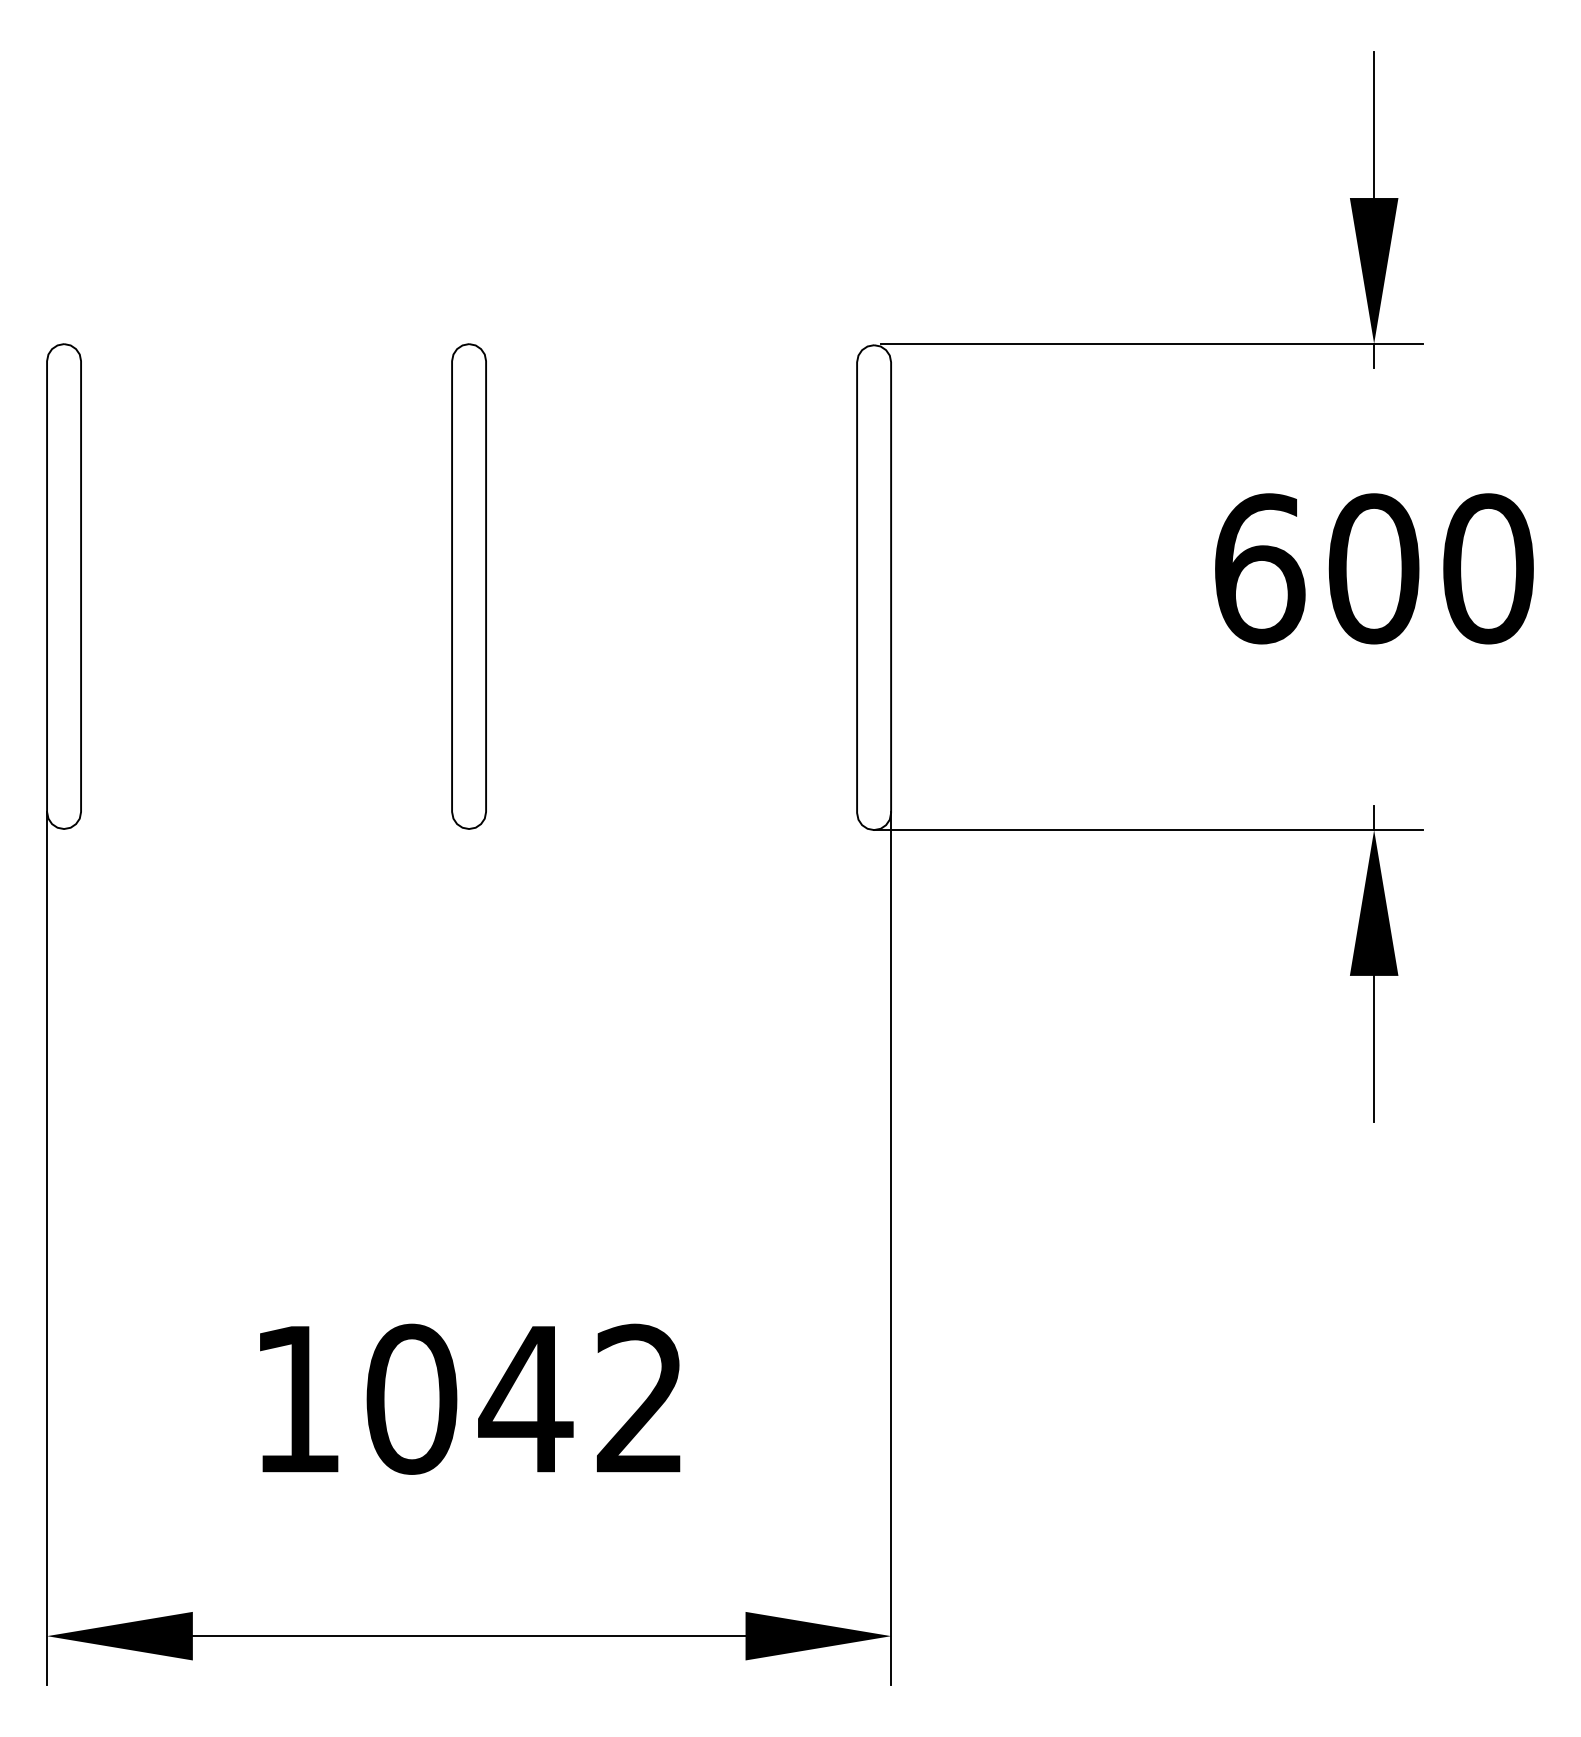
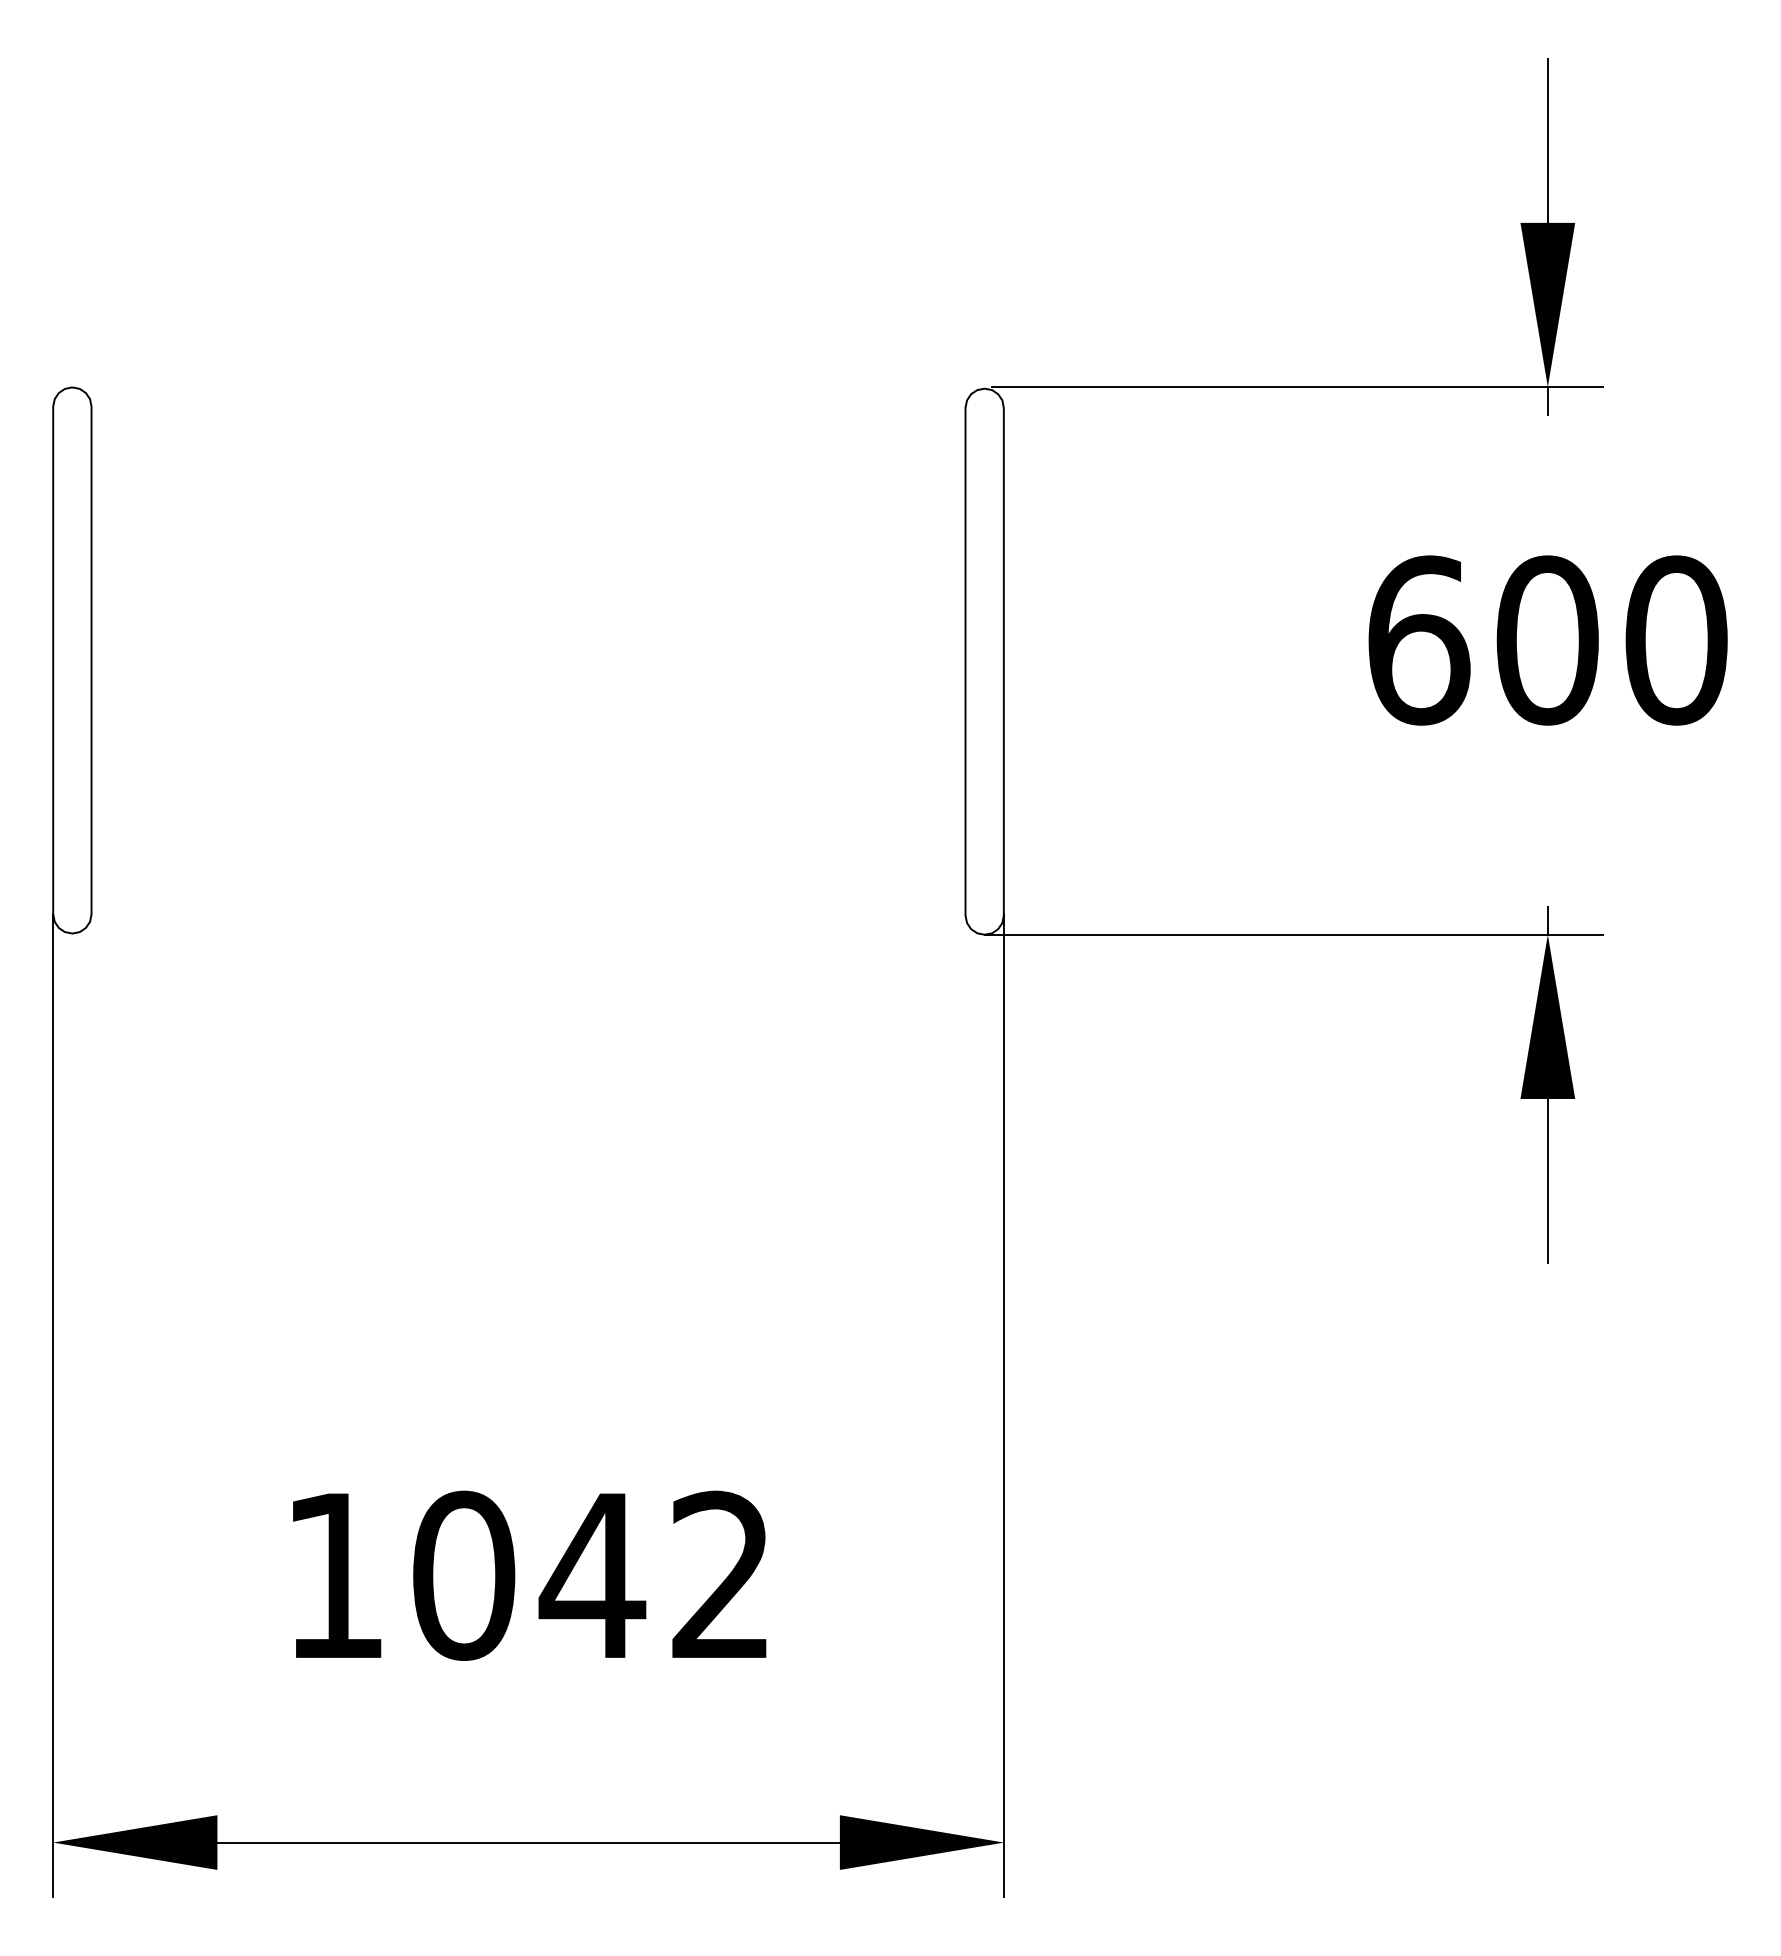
part: (469, 586) -> (528, 660), removed

